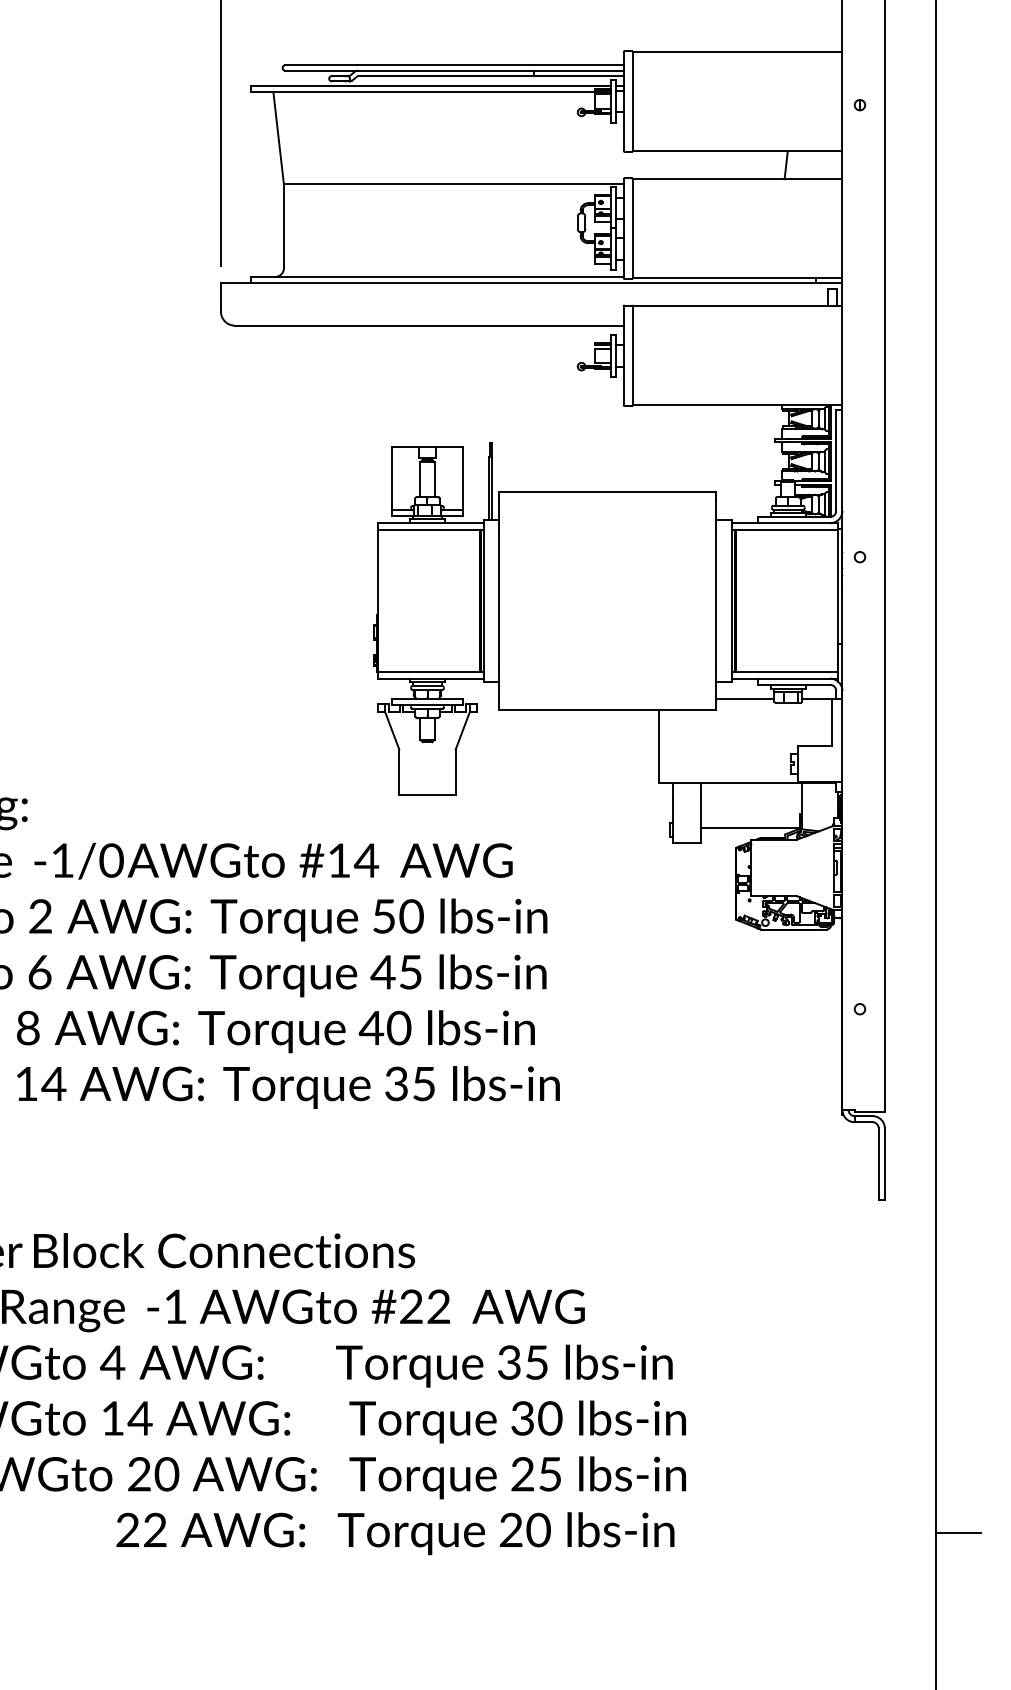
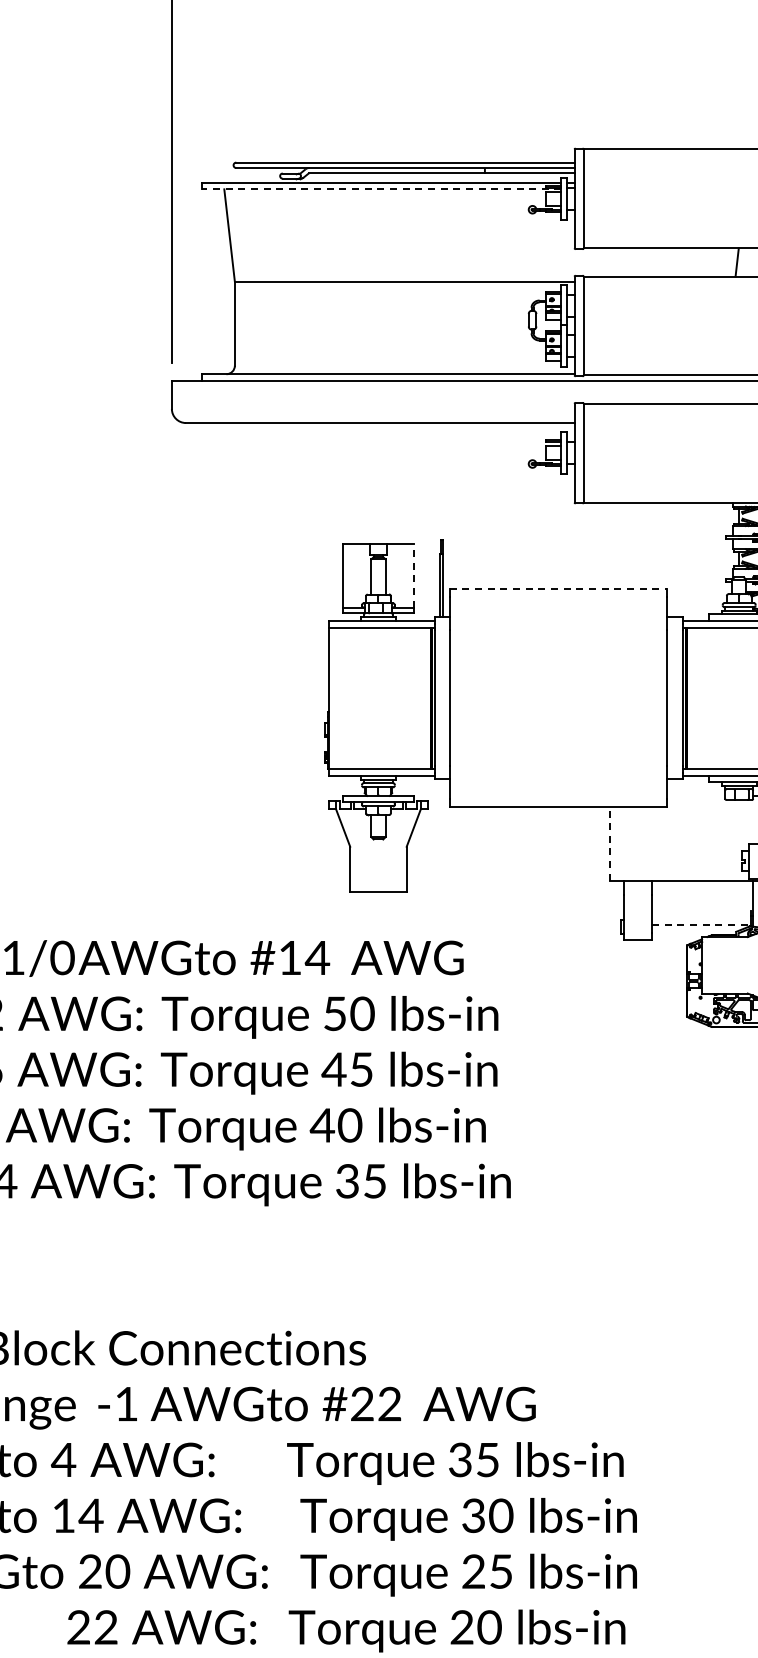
line: (430, 91) -> (381, 188), solid -> dashed
line: (462, 478) -> (413, 575), solid -> dashed
line: (607, 492) -> (558, 589), solid -> dashed
line: (745, 698) -> (696, 795), removed
line: (658, 746) -> (609, 843), solid -> dashed
line: (751, 827) -> (702, 924), solid -> dashed

